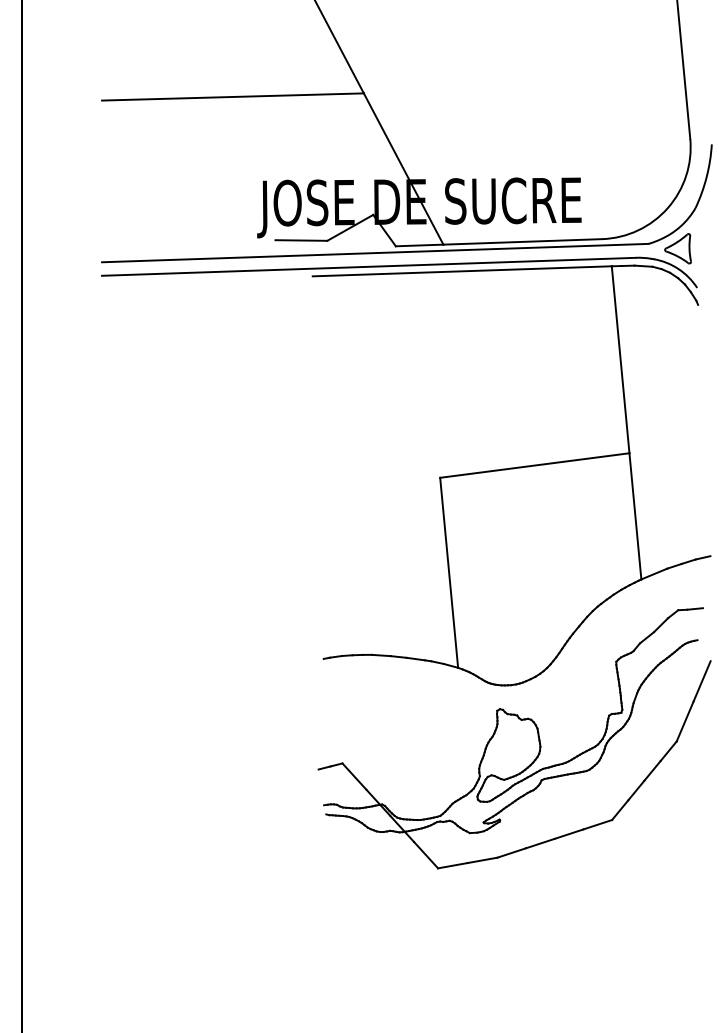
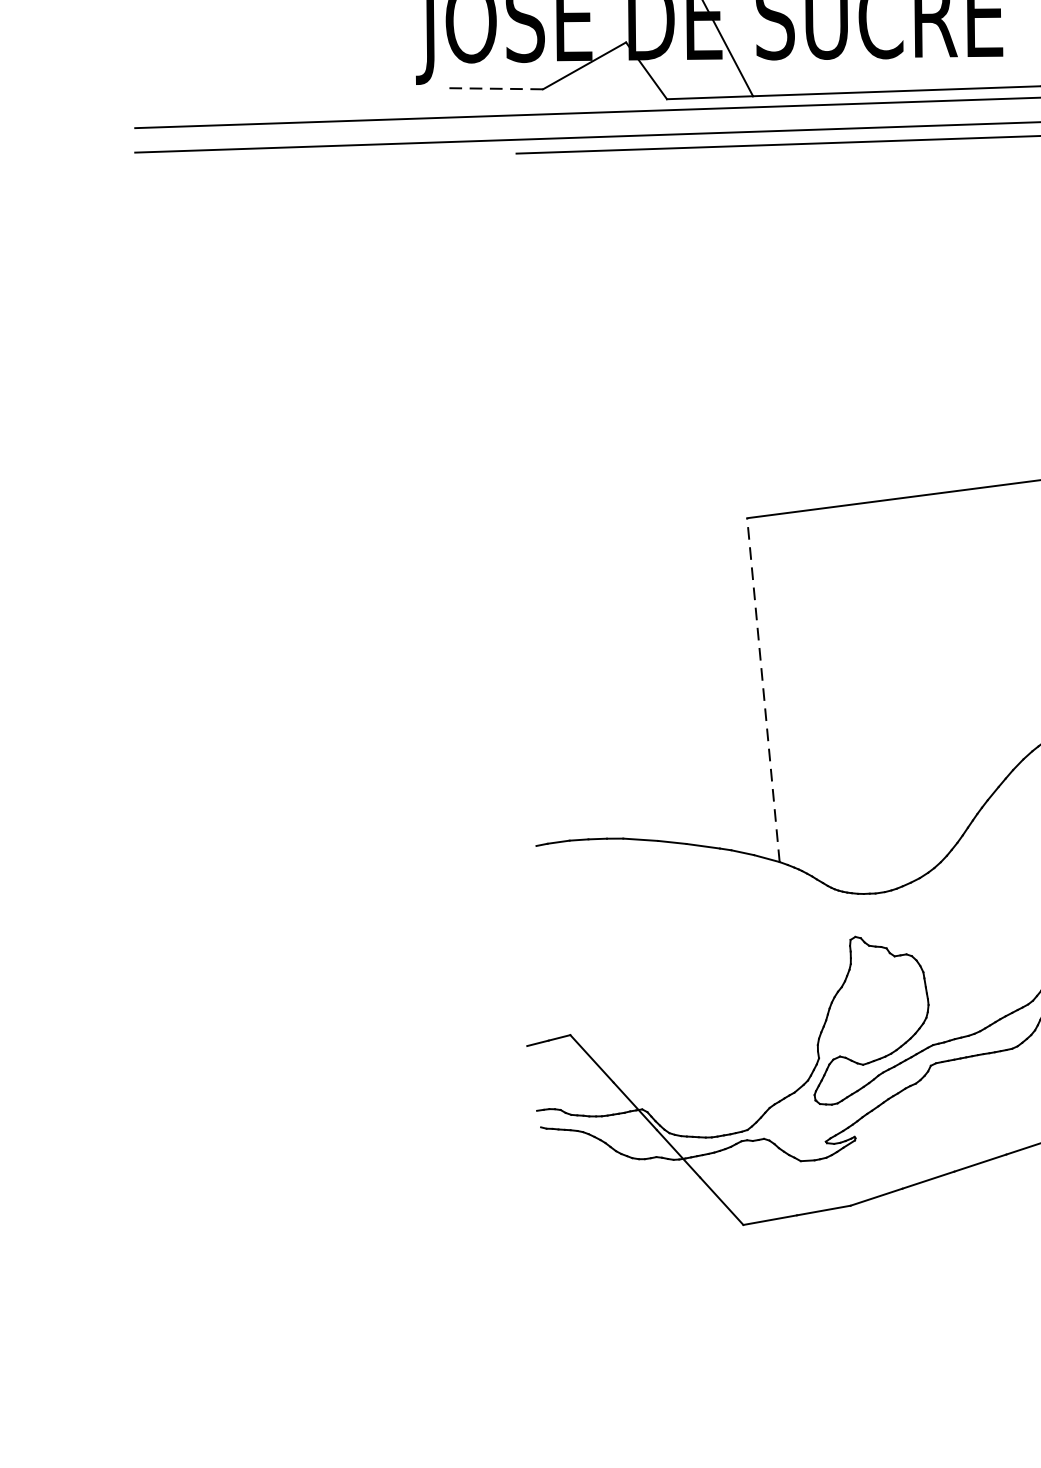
line: (301, 240) -> (496, 88), solid -> dashed
line: (449, 572) -> (764, 689), solid -> dashed

